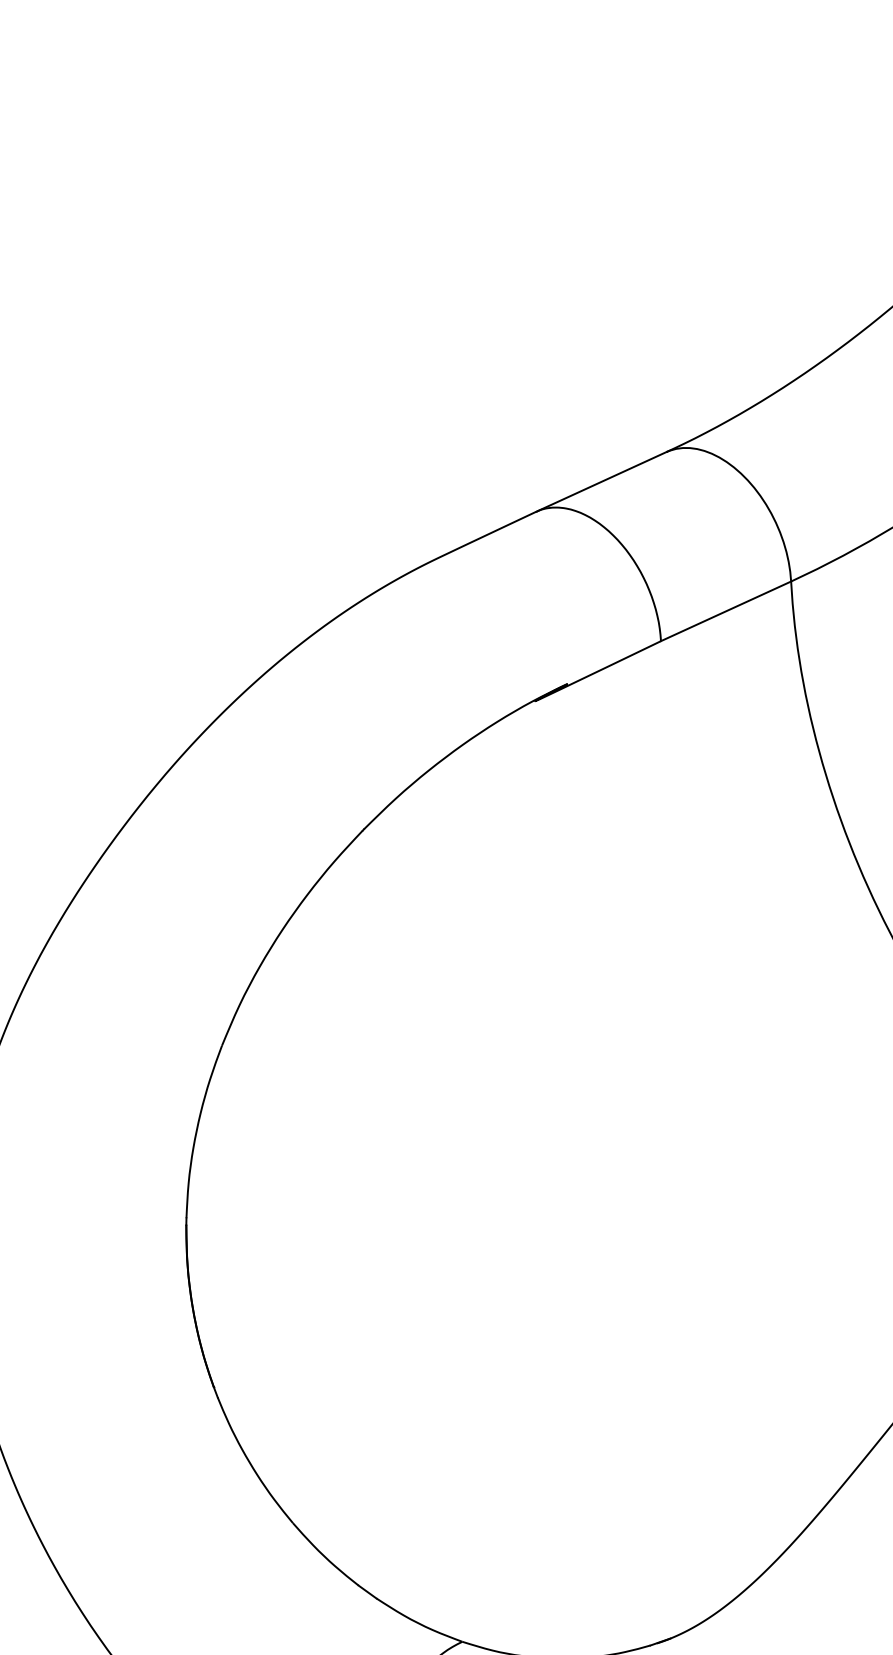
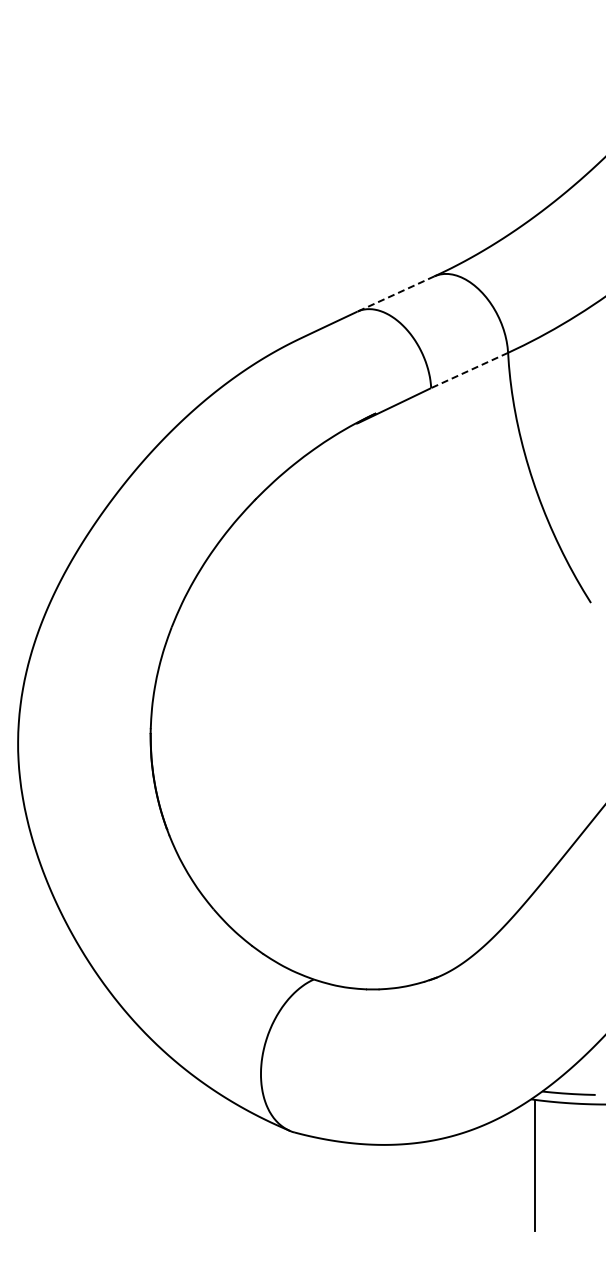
line: (600, 482) -> (395, 294), solid -> dashed
line: (725, 611) -> (469, 370), solid -> dashed

